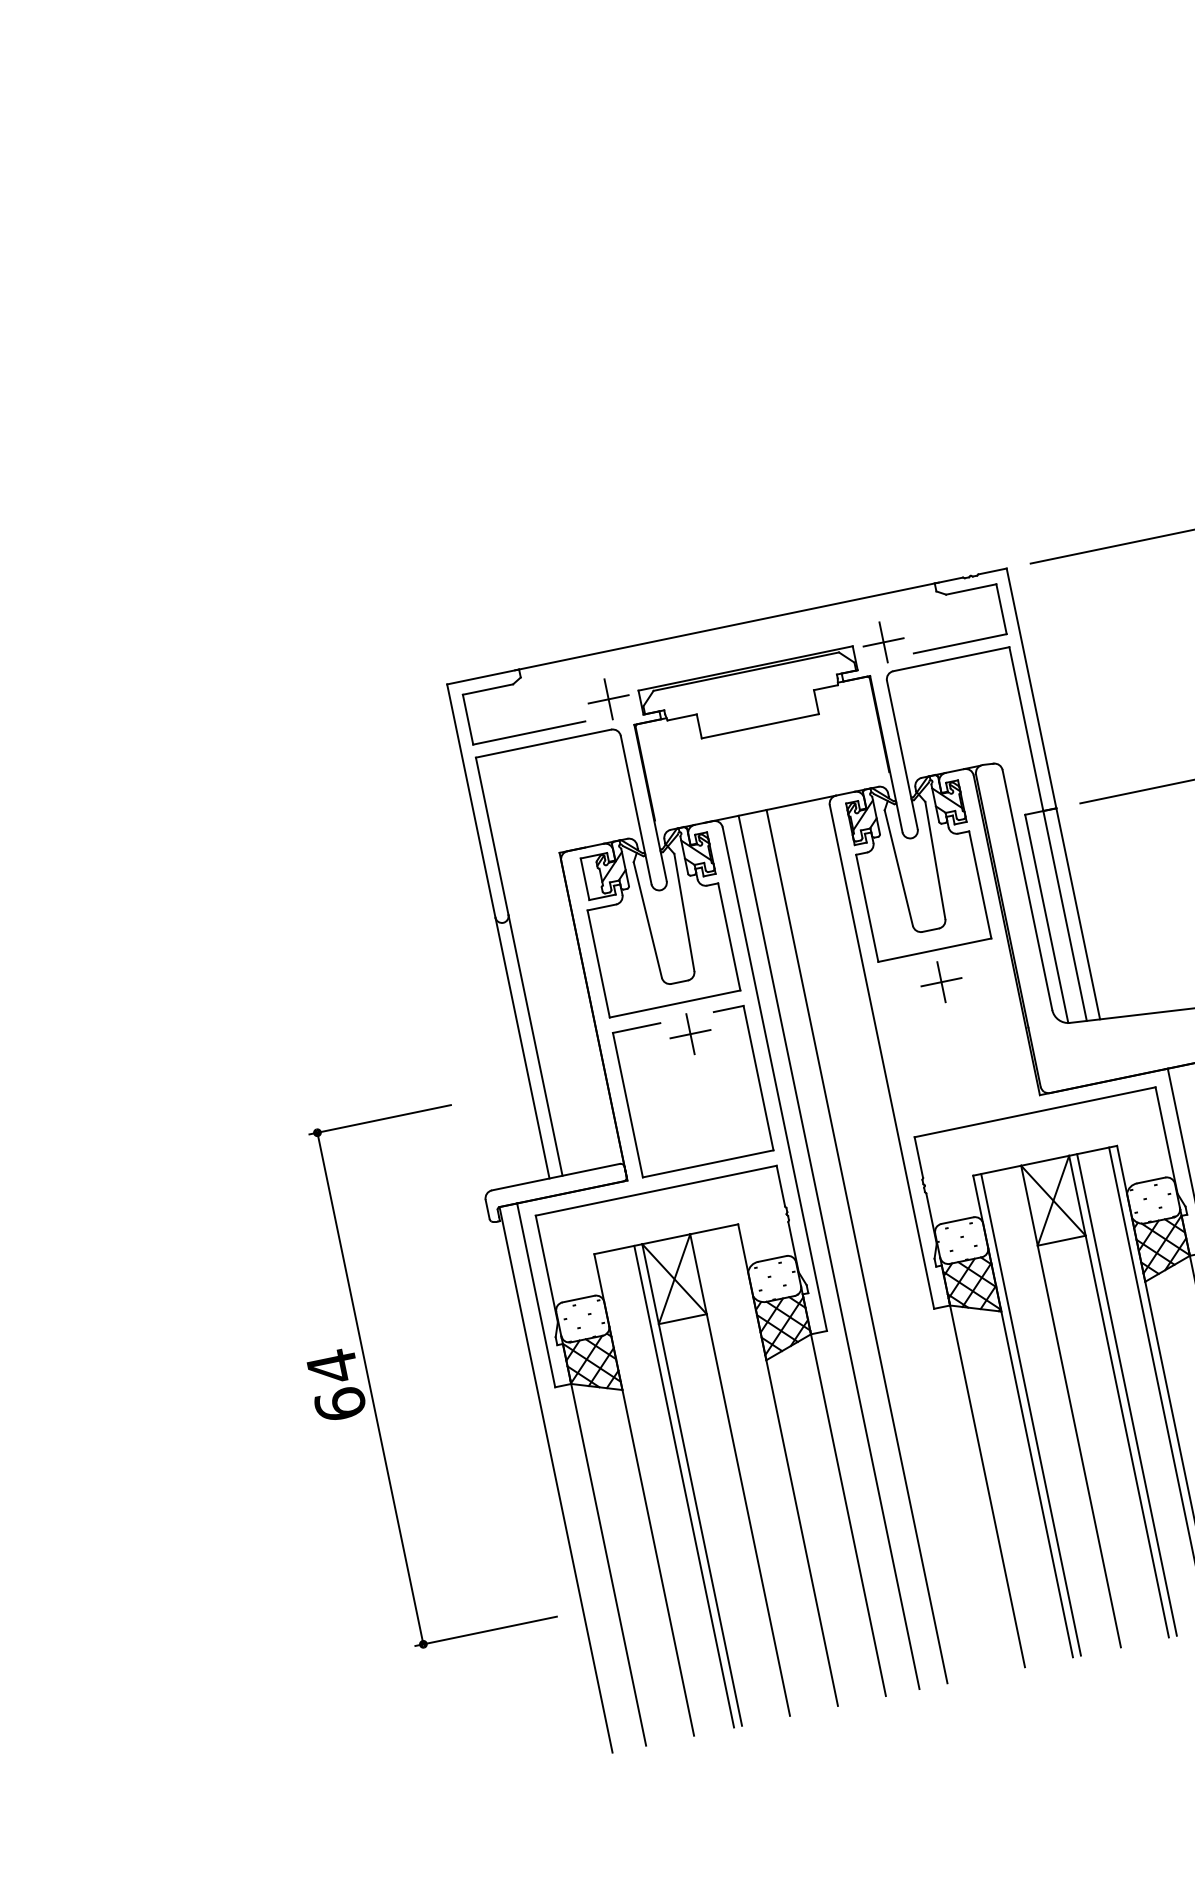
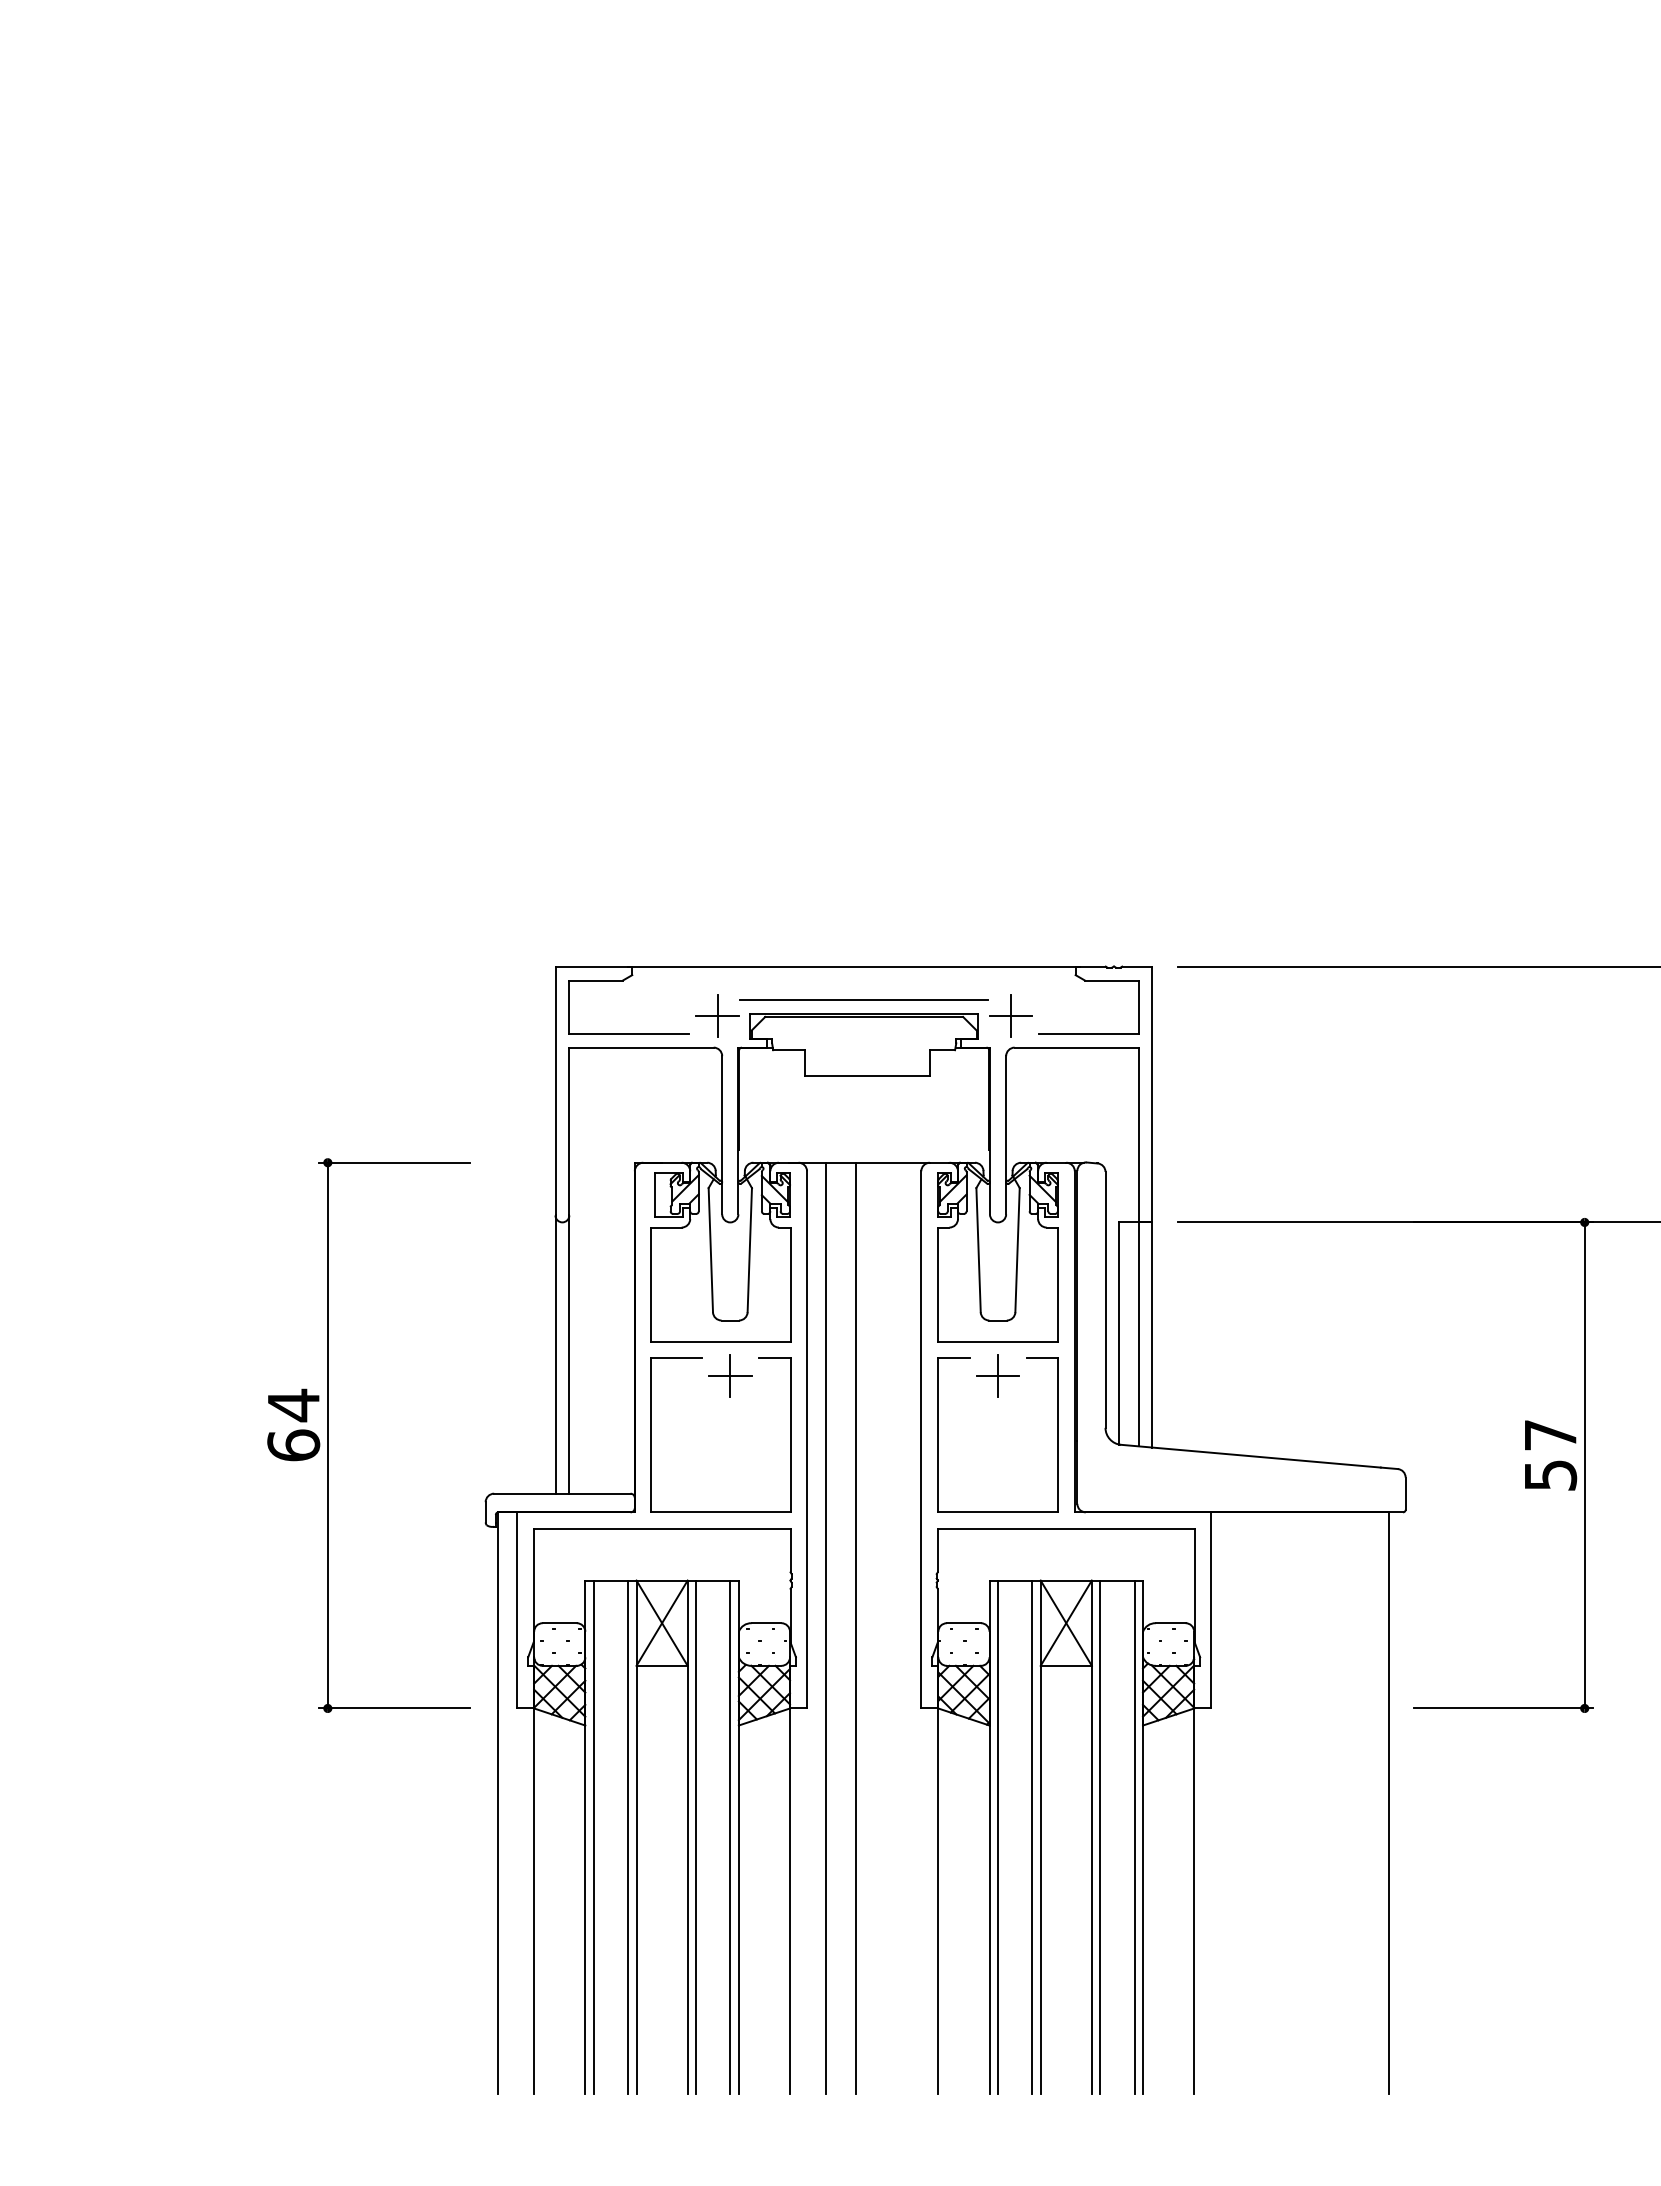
line: (742, 655) -> (863, 999), added
part: (897, 1048) -> (938, 1434), added
part: (371, 1388) -> (328, 1435), moved
line: (1063, 1408) -> (1032, 1837), added
line: (780, 1466) -> (730, 1837), added
line: (748, 1473) -> (696, 1837), added
line: (651, 1493) -> (593, 1837), added

